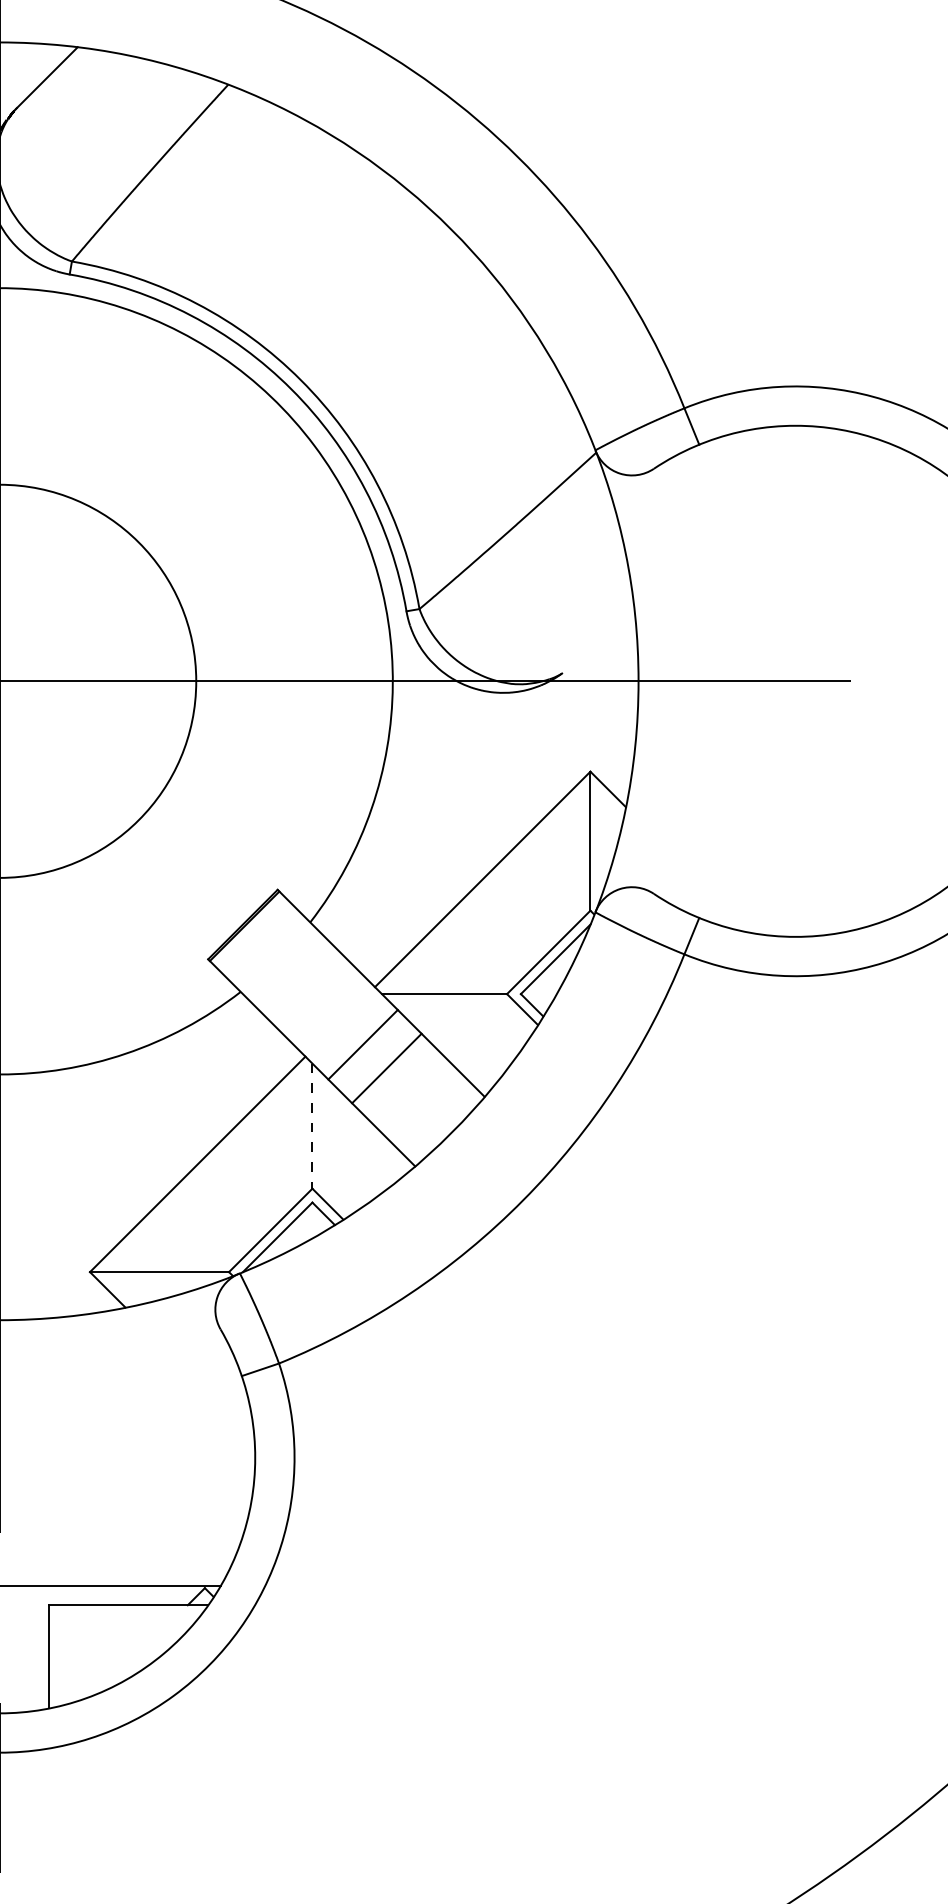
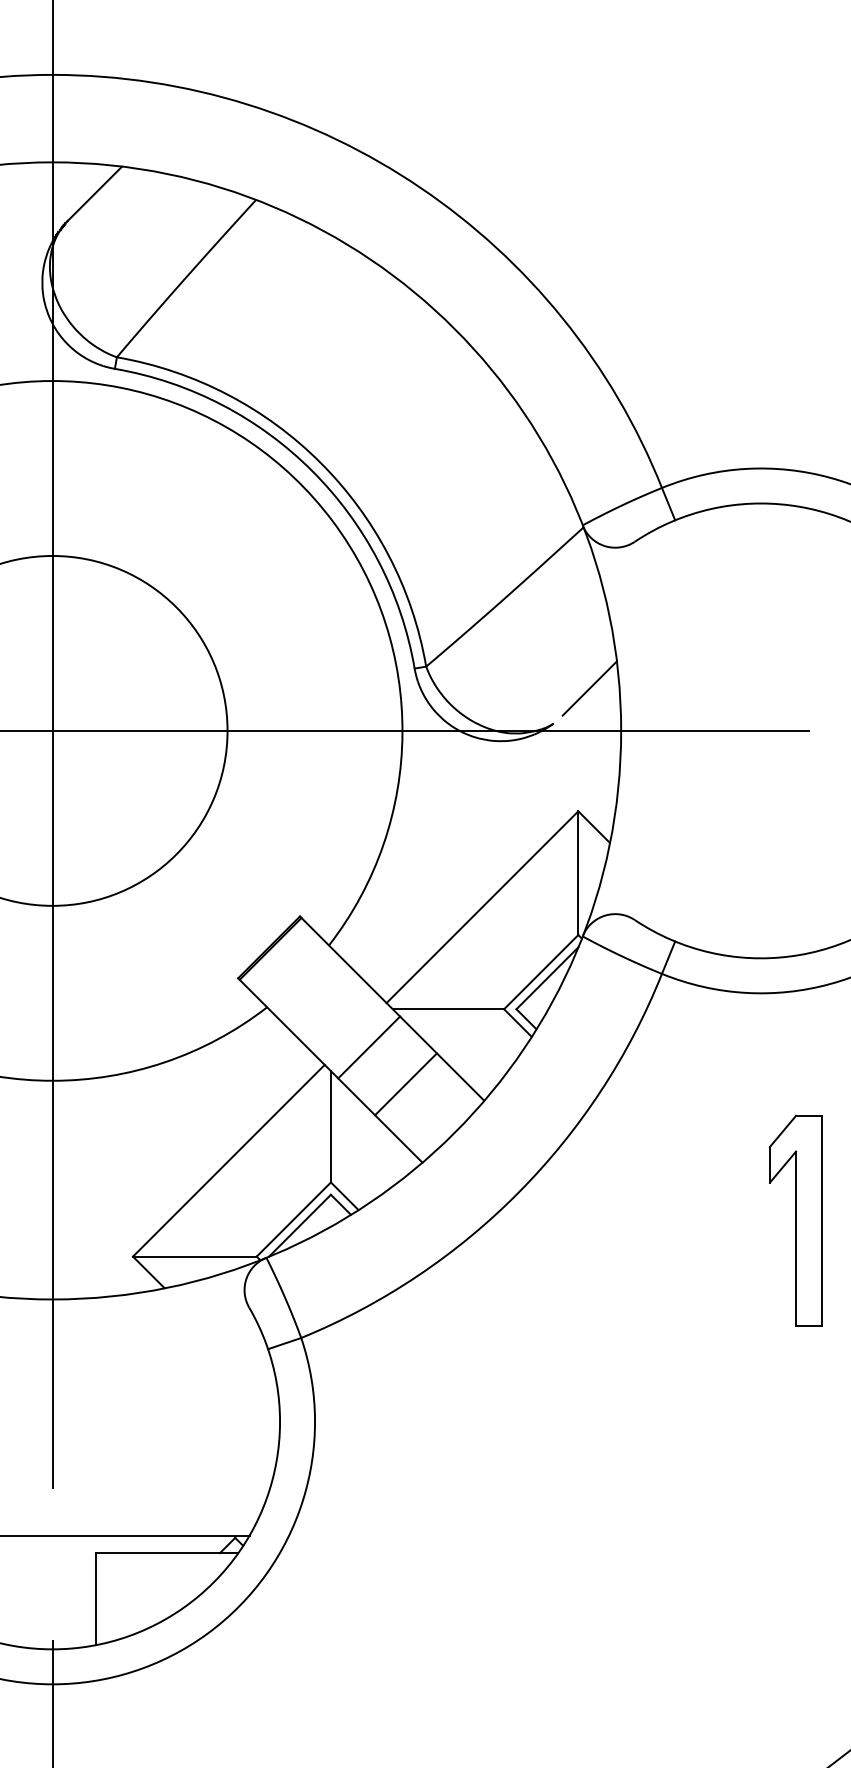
line: (602, 633) -> (589, 688), added
line: (362, 1044) -> (405, 1084), moved
line: (387, 1068) -> (369, 1047), moved
line: (311, 1125) -> (330, 1126), dashed -> solid
part: (834, 1231) -> (795, 1220), added

